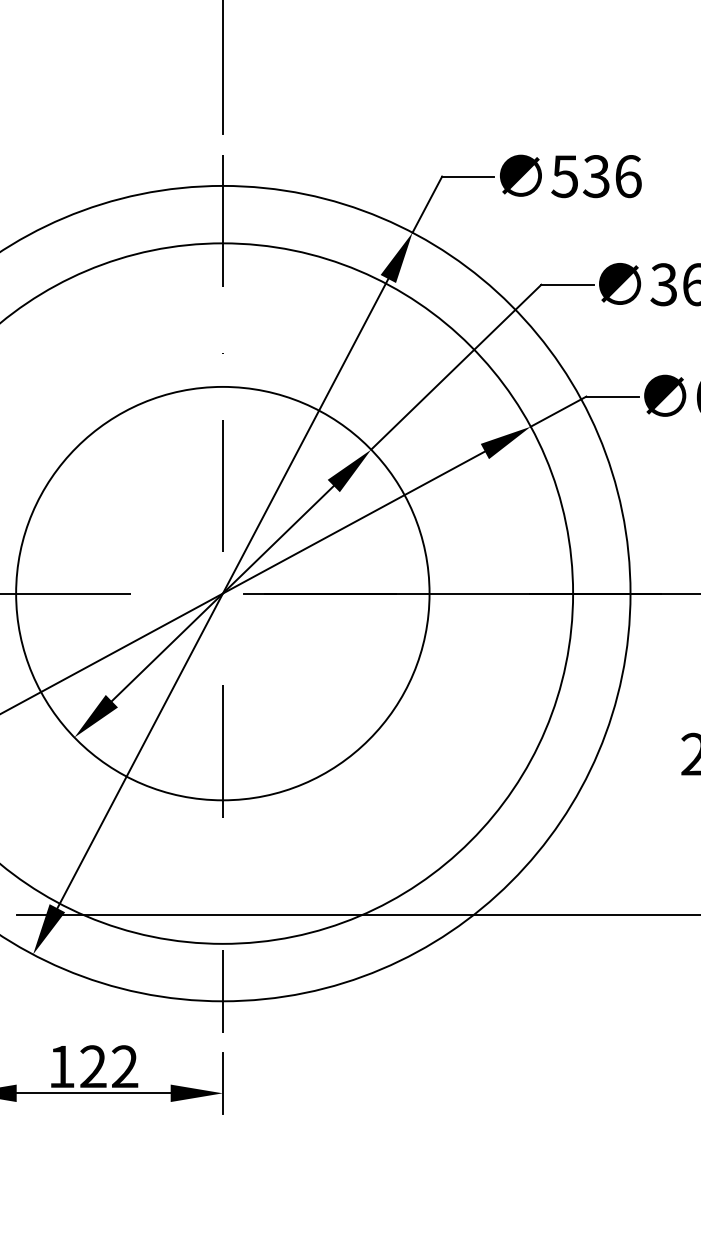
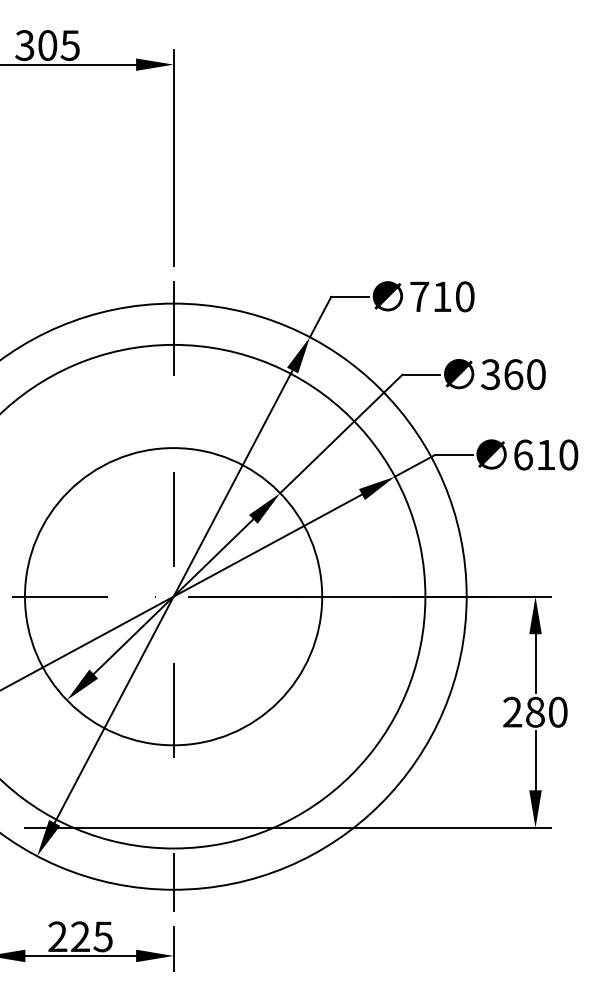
text: (595, 176) -> (441, 296), 536 -> 710
text: (93, 1066) -> (80, 936), 122 -> 225

